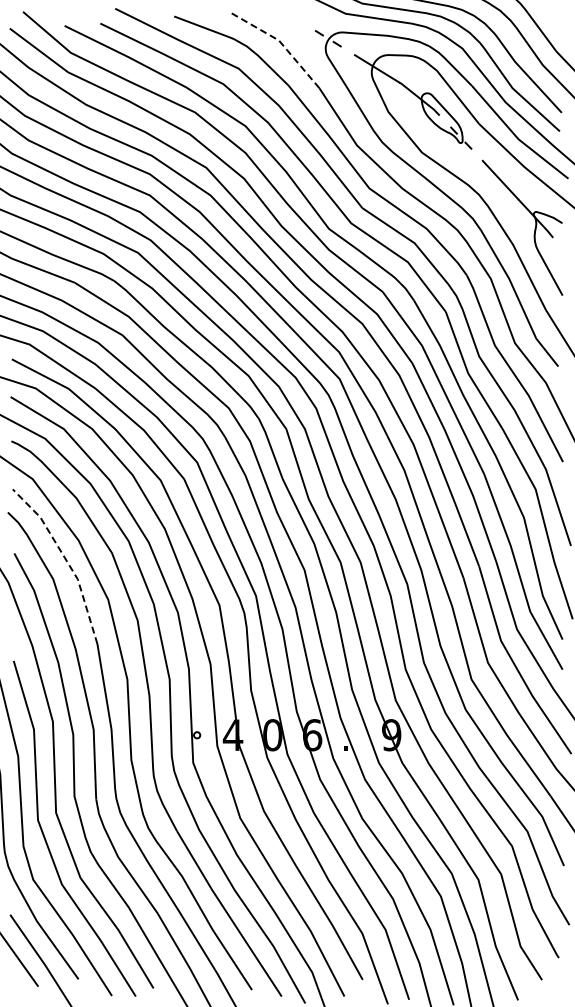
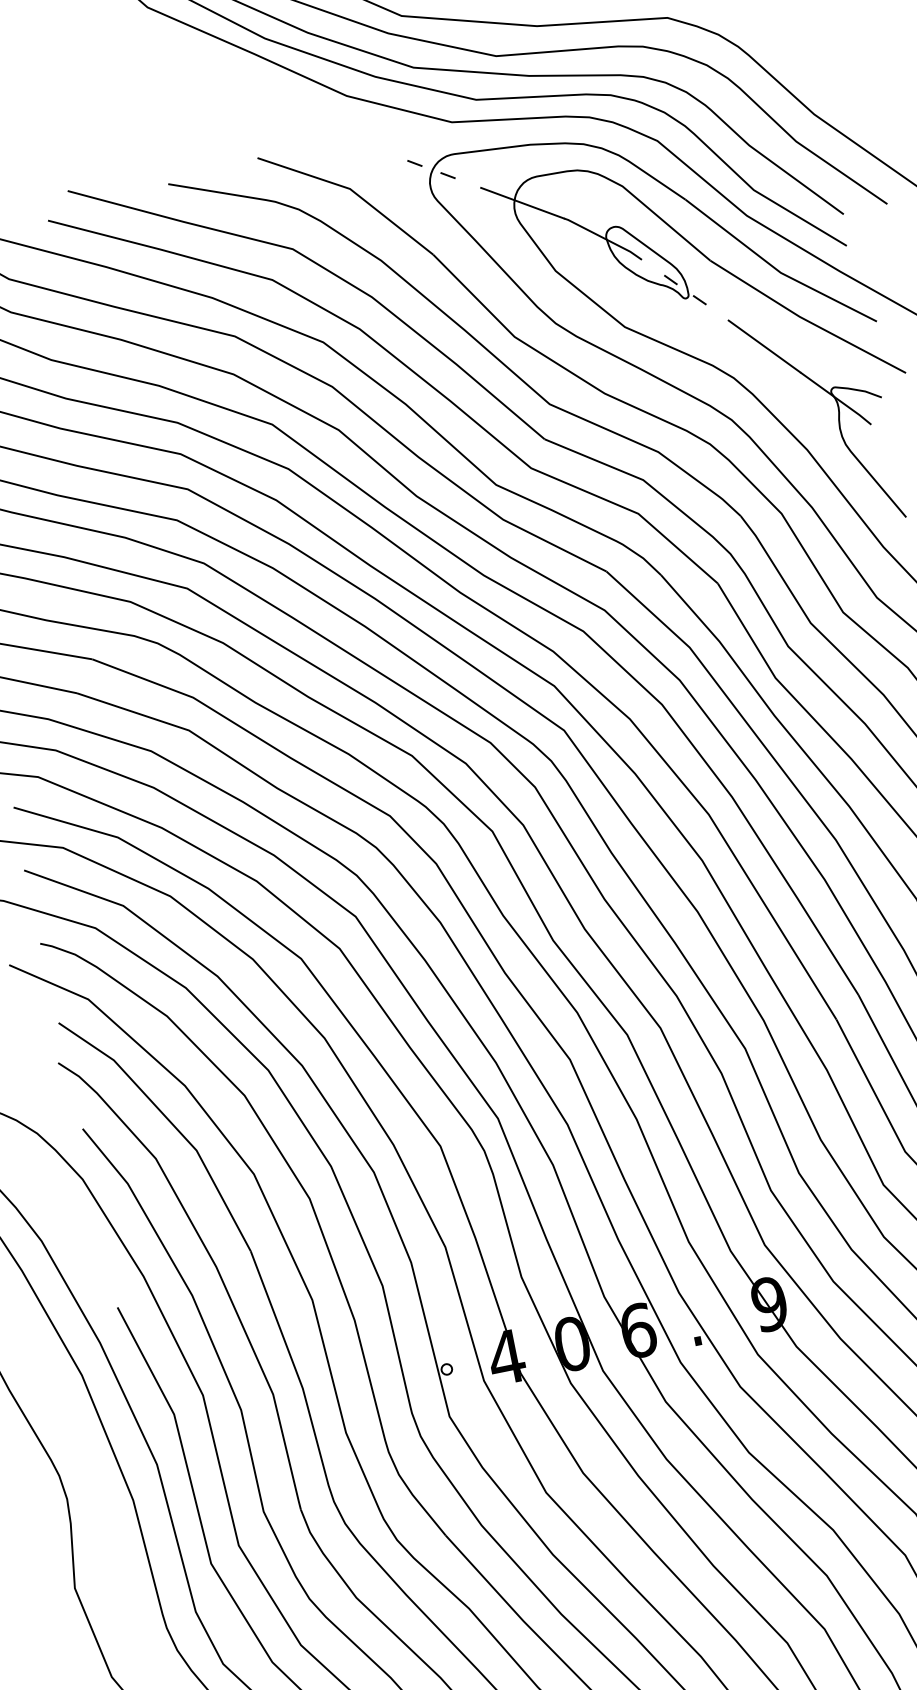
line: (280, 41) -> (353, 190), dashed -> solid
line: (66, 559) -> (171, 1121), dashed -> solid

